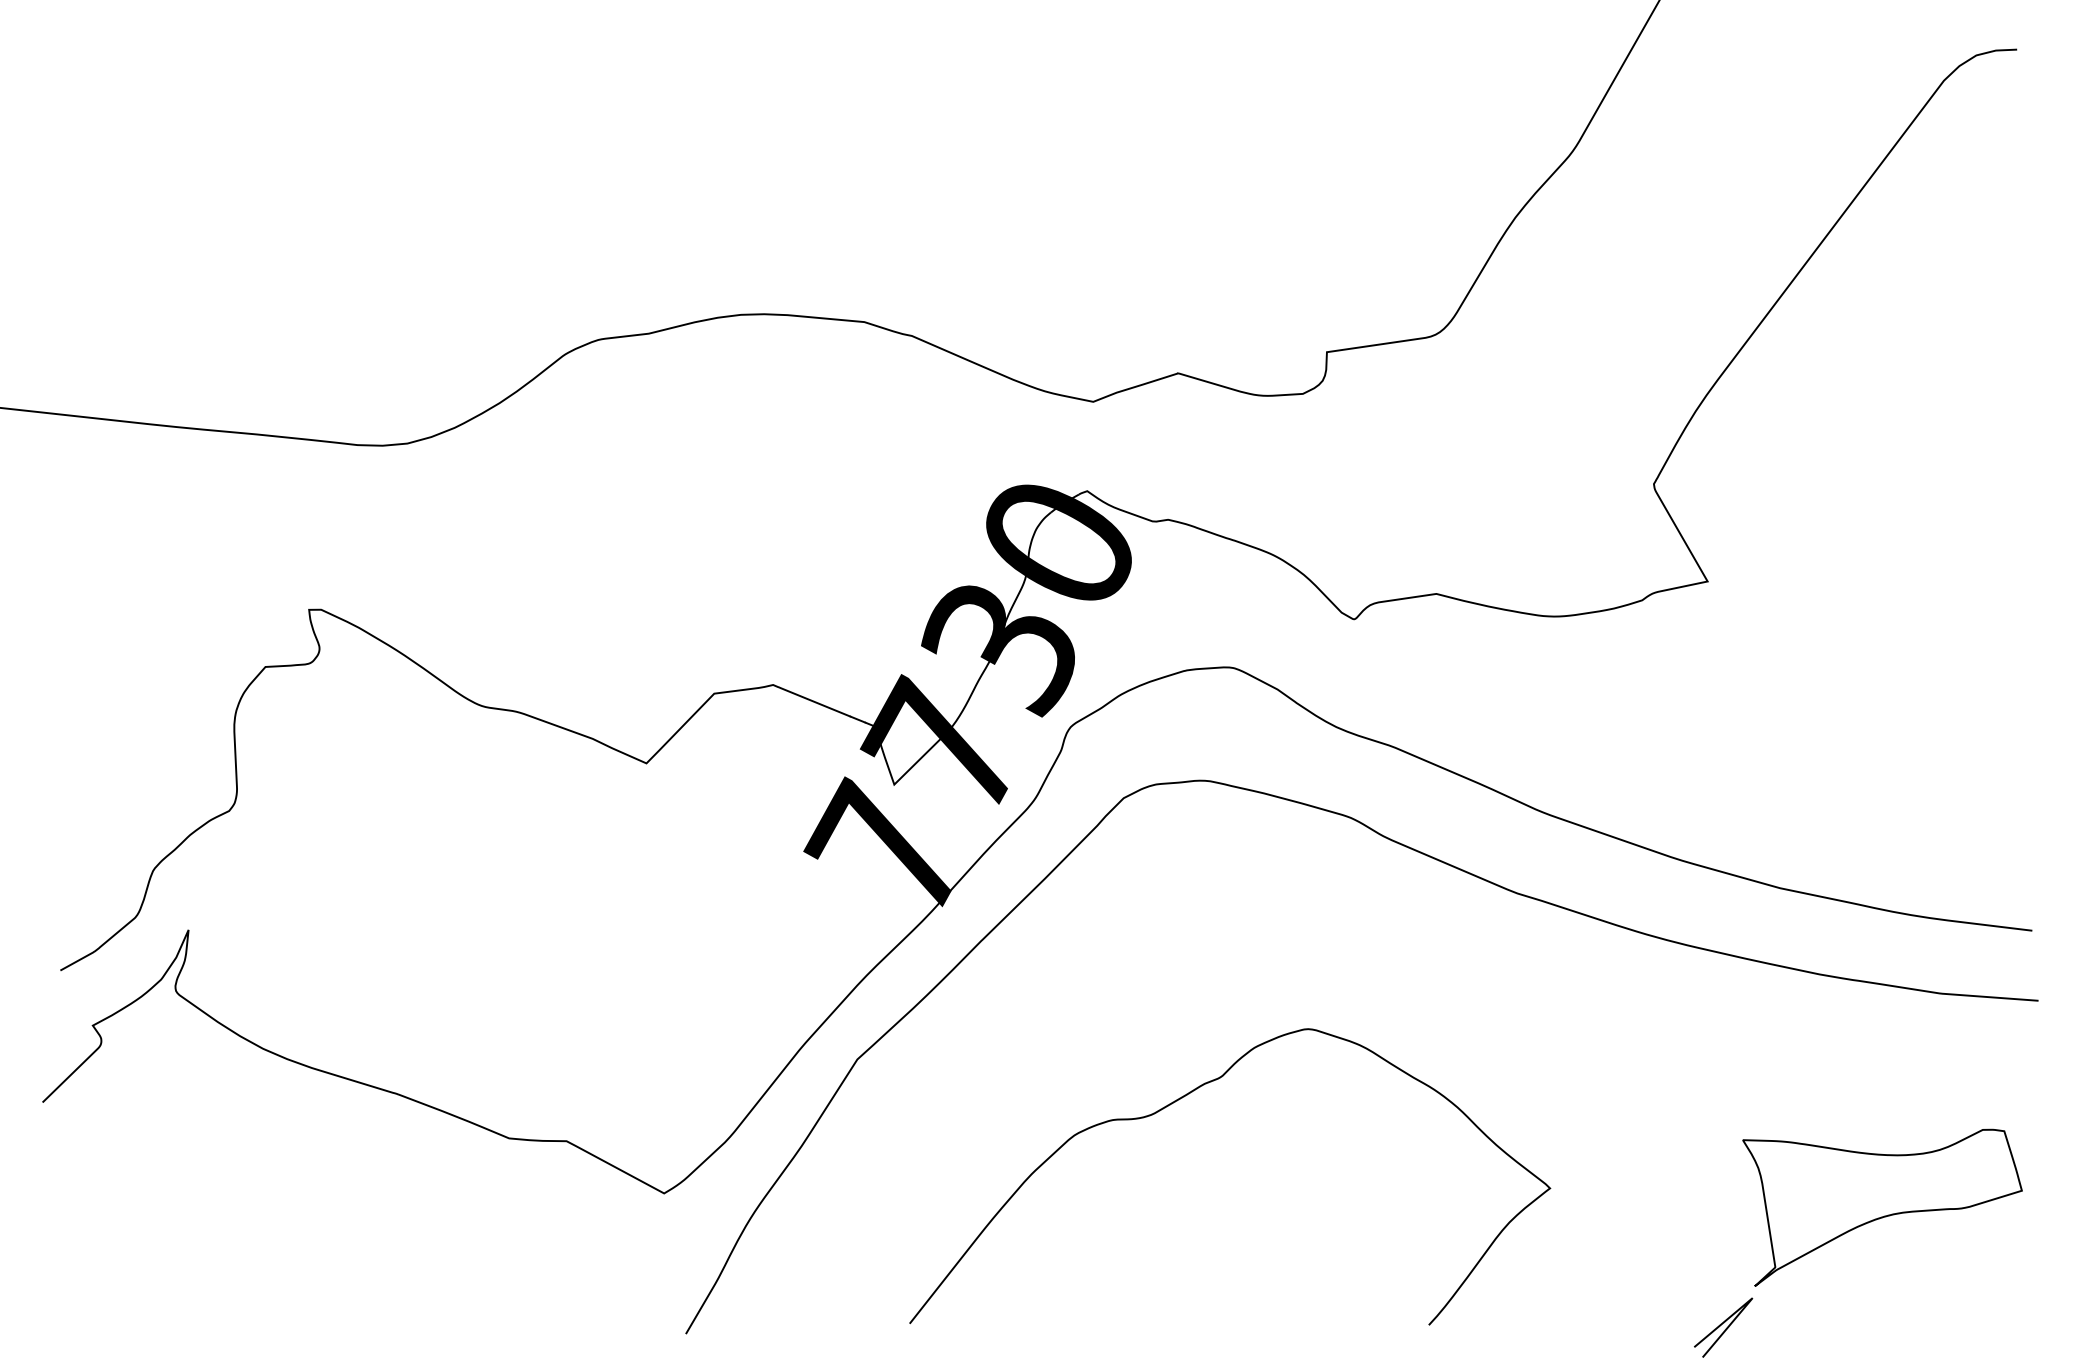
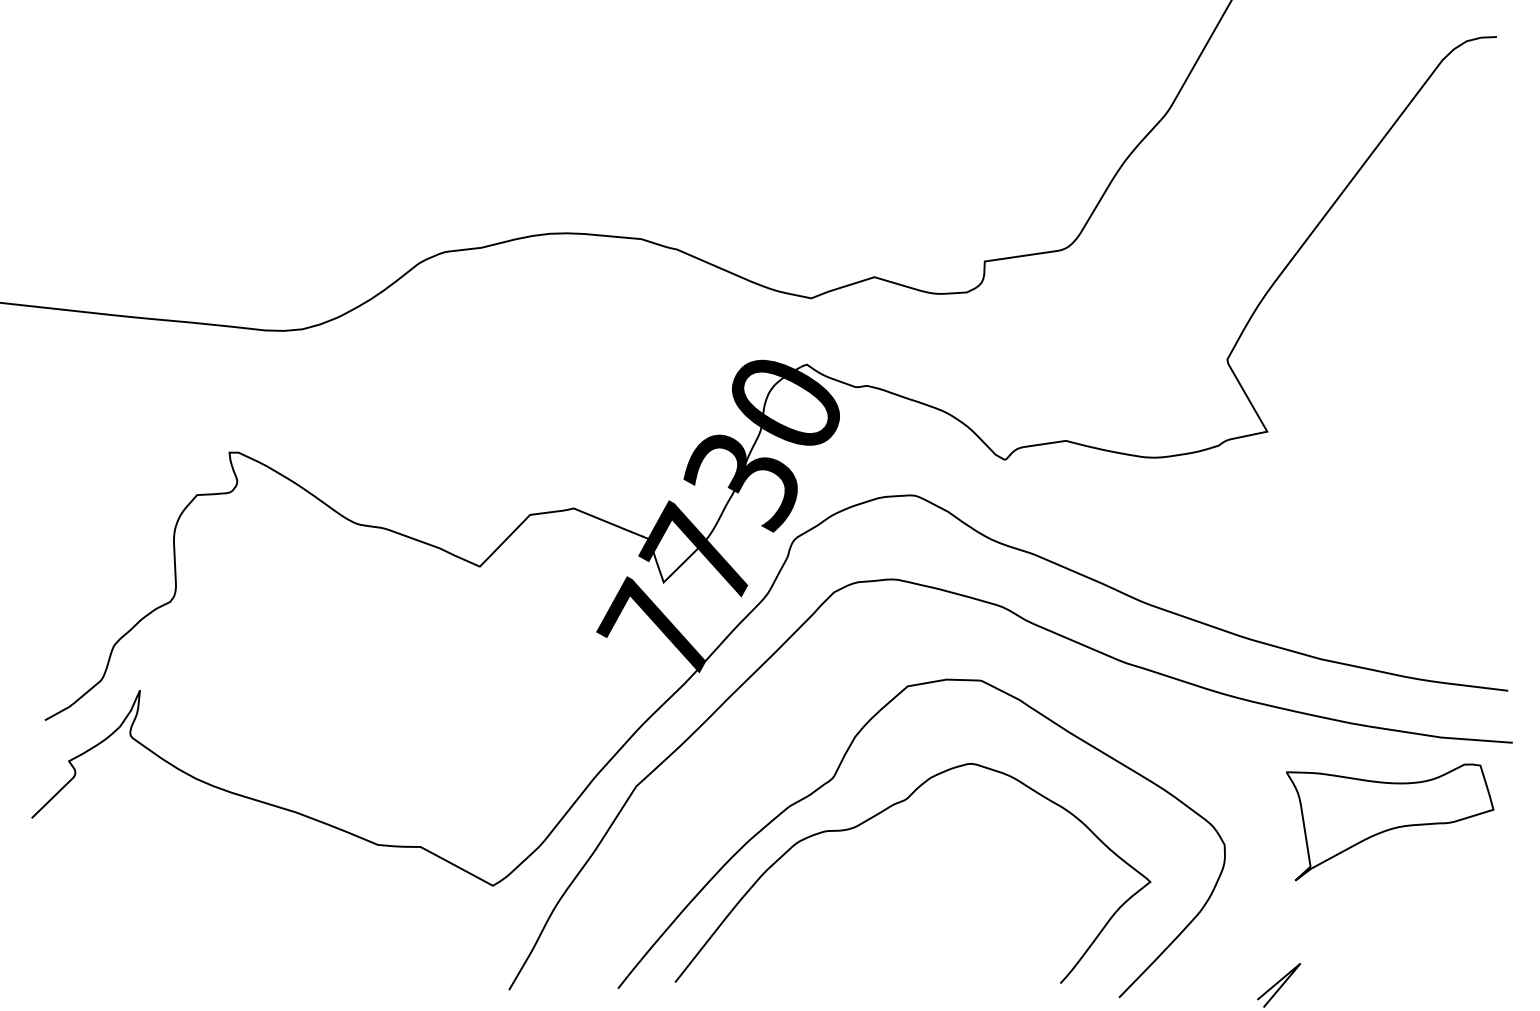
curve: (1125, 1046) -> (835, 776), added
part: (1881, 1207) -> (1389, 822), moved

